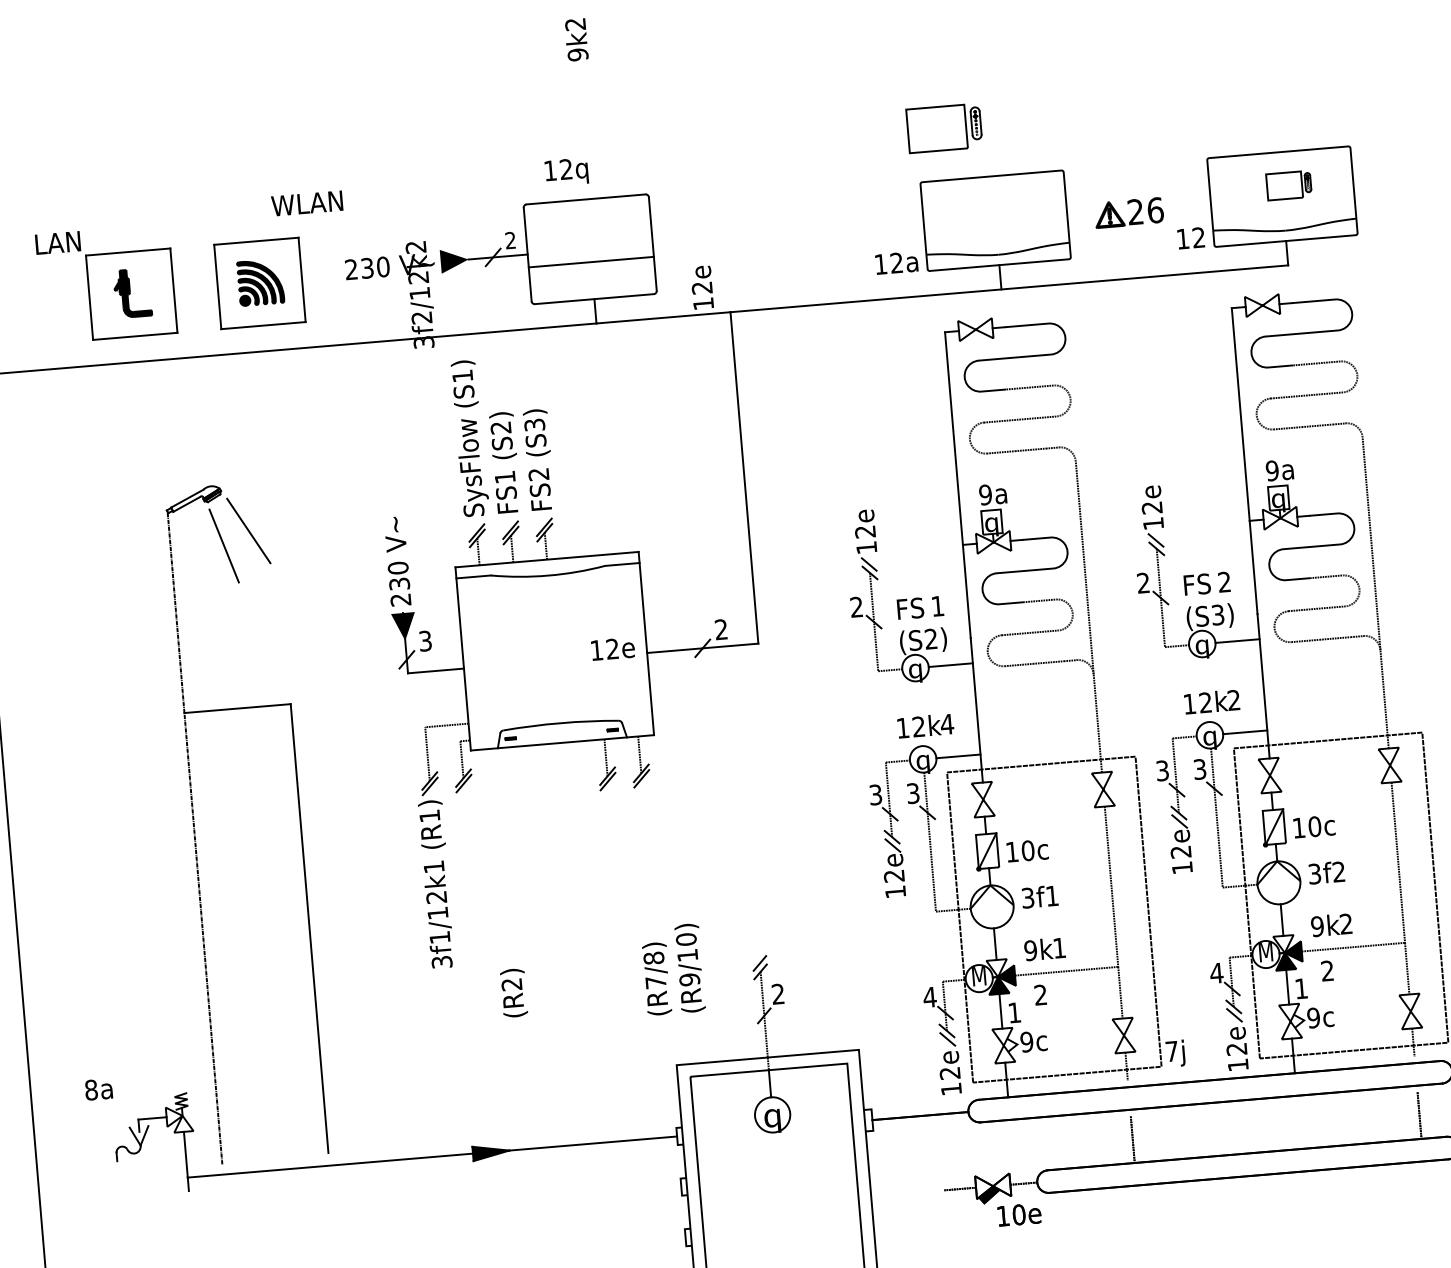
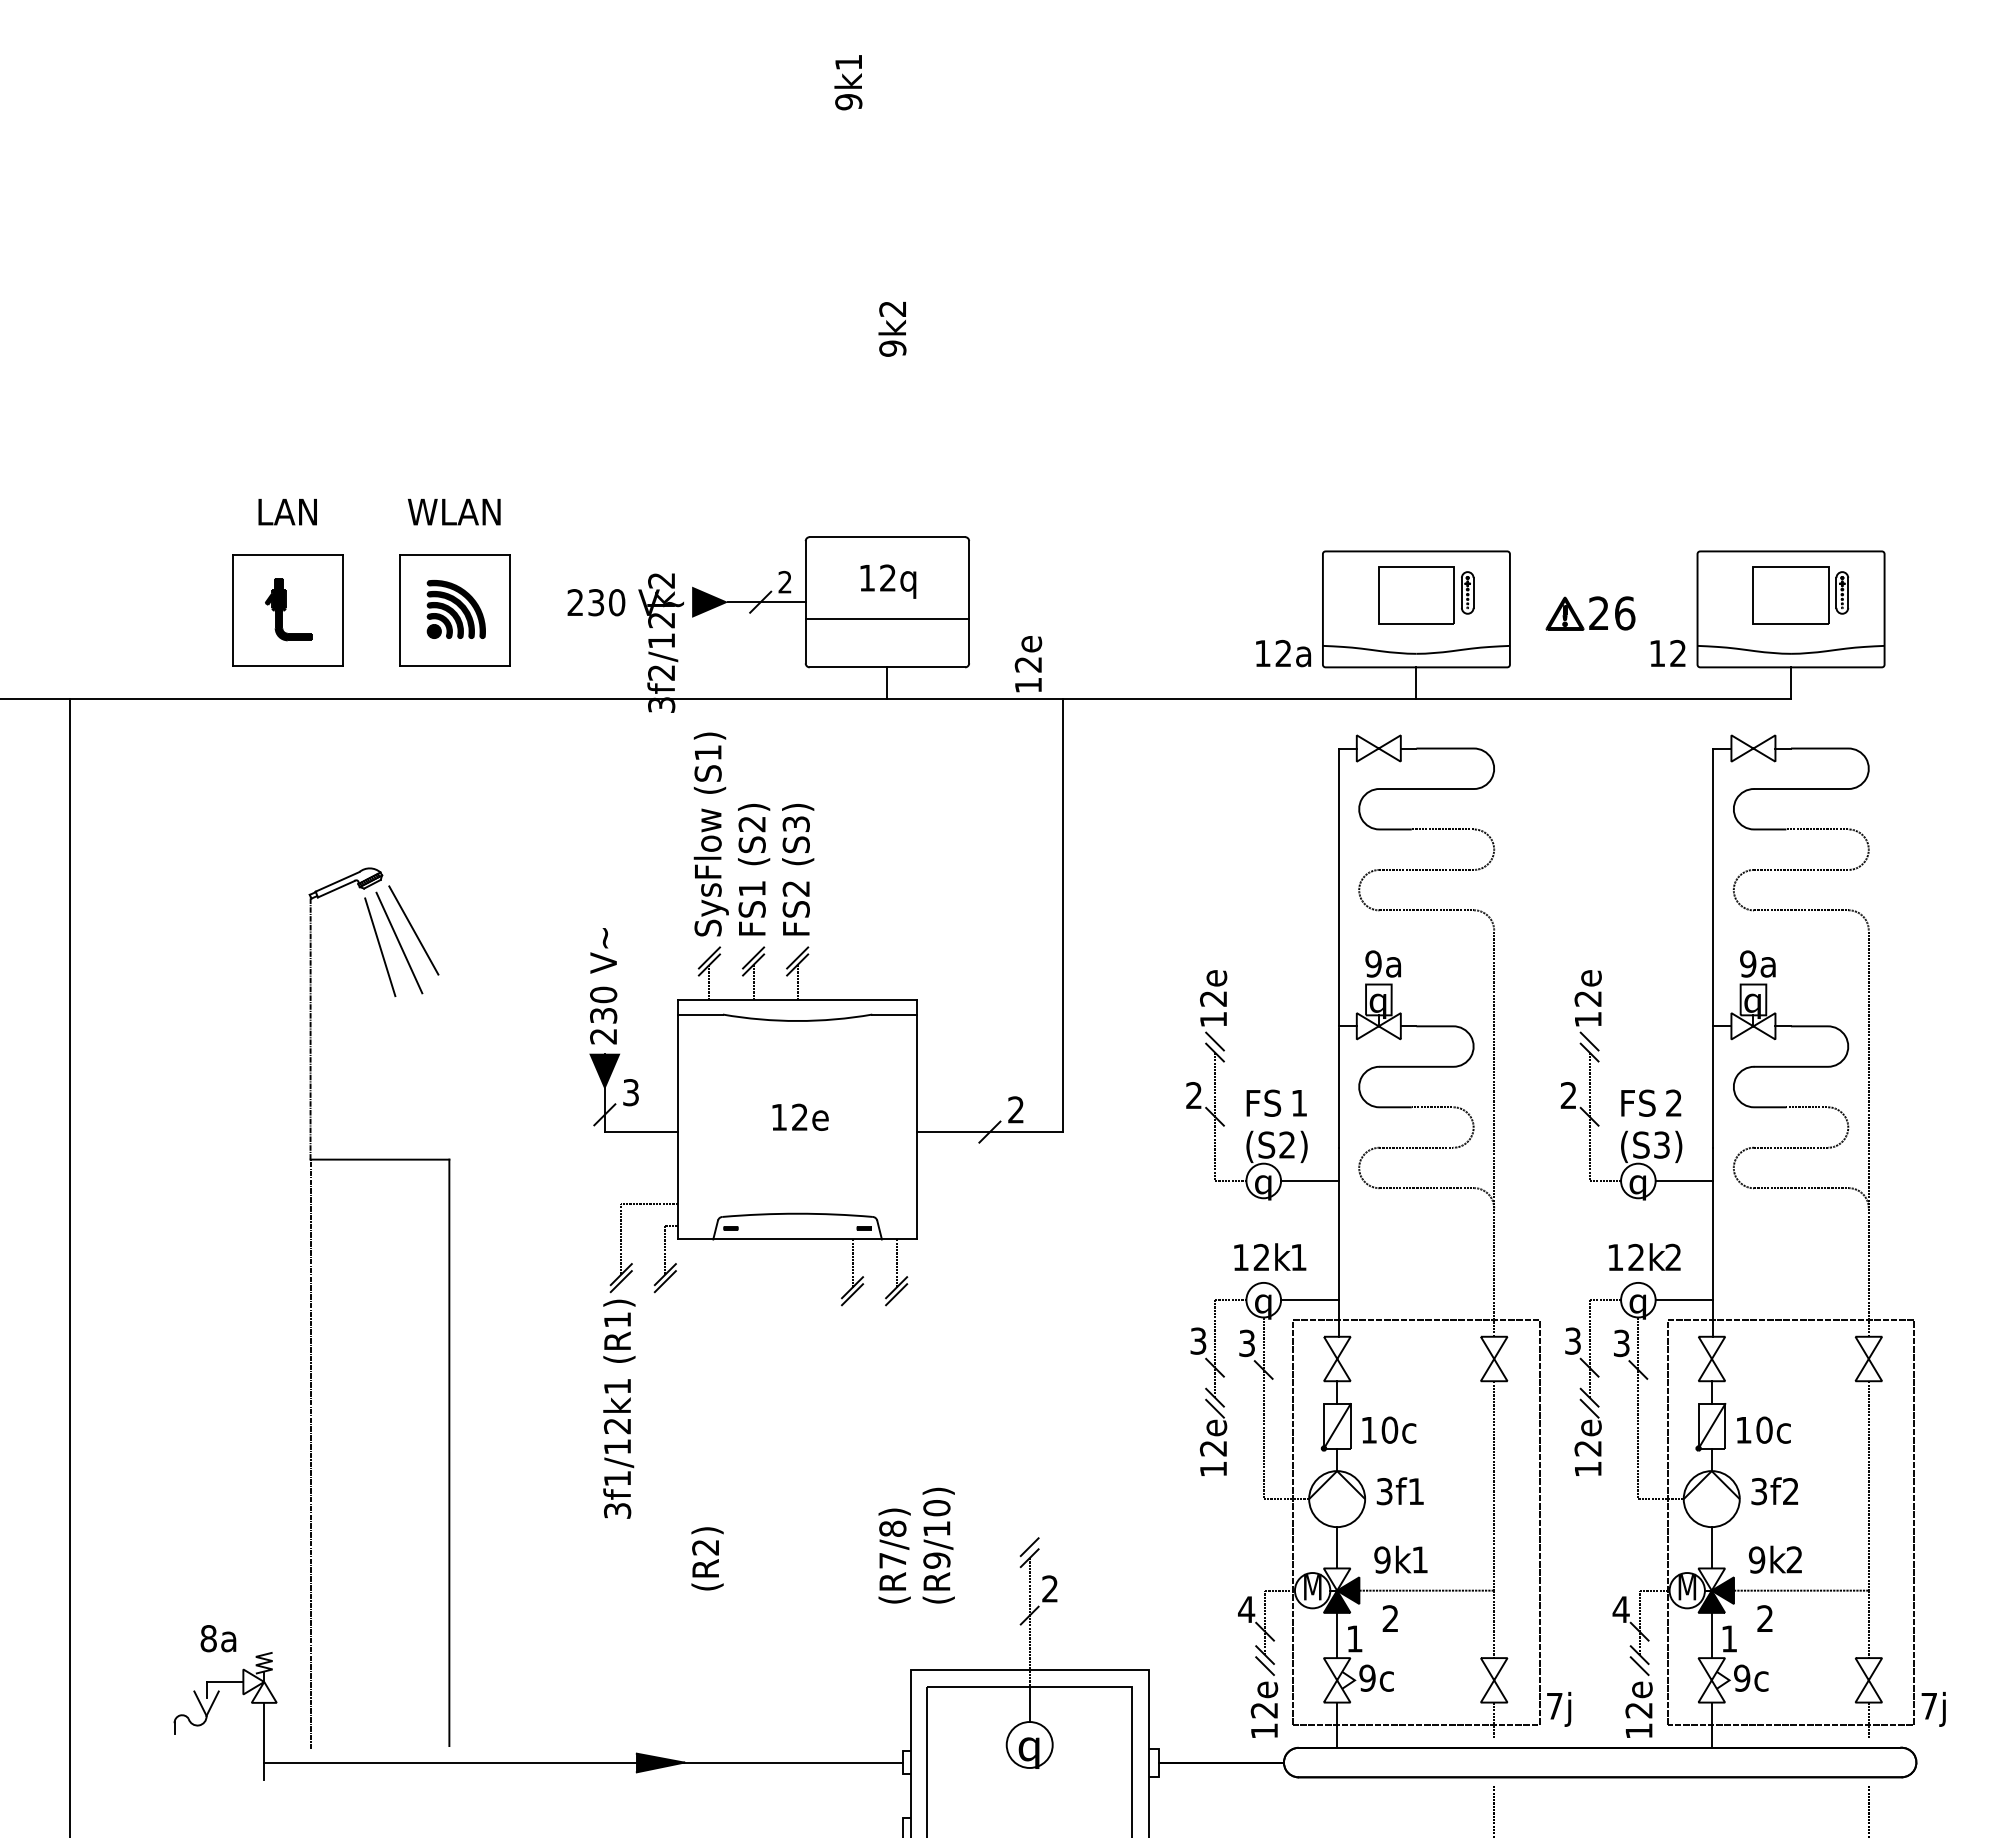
part: (944, 127) -> (1426, 595), moved
text: (566, 172) -> (888, 581), moved
part: (1288, 185) -> (1800, 595), size x1.67
text: (307, 203) -> (454, 512), moved
text: (57, 243) -> (287, 512), moved
line: (238, 541) -> (399, 942), added
text: (613, 648) -> (800, 1116), moved
text: (947, 724) -> (1298, 1257), 4 -> 1
text: (98, 1089) -> (218, 1638), moved

